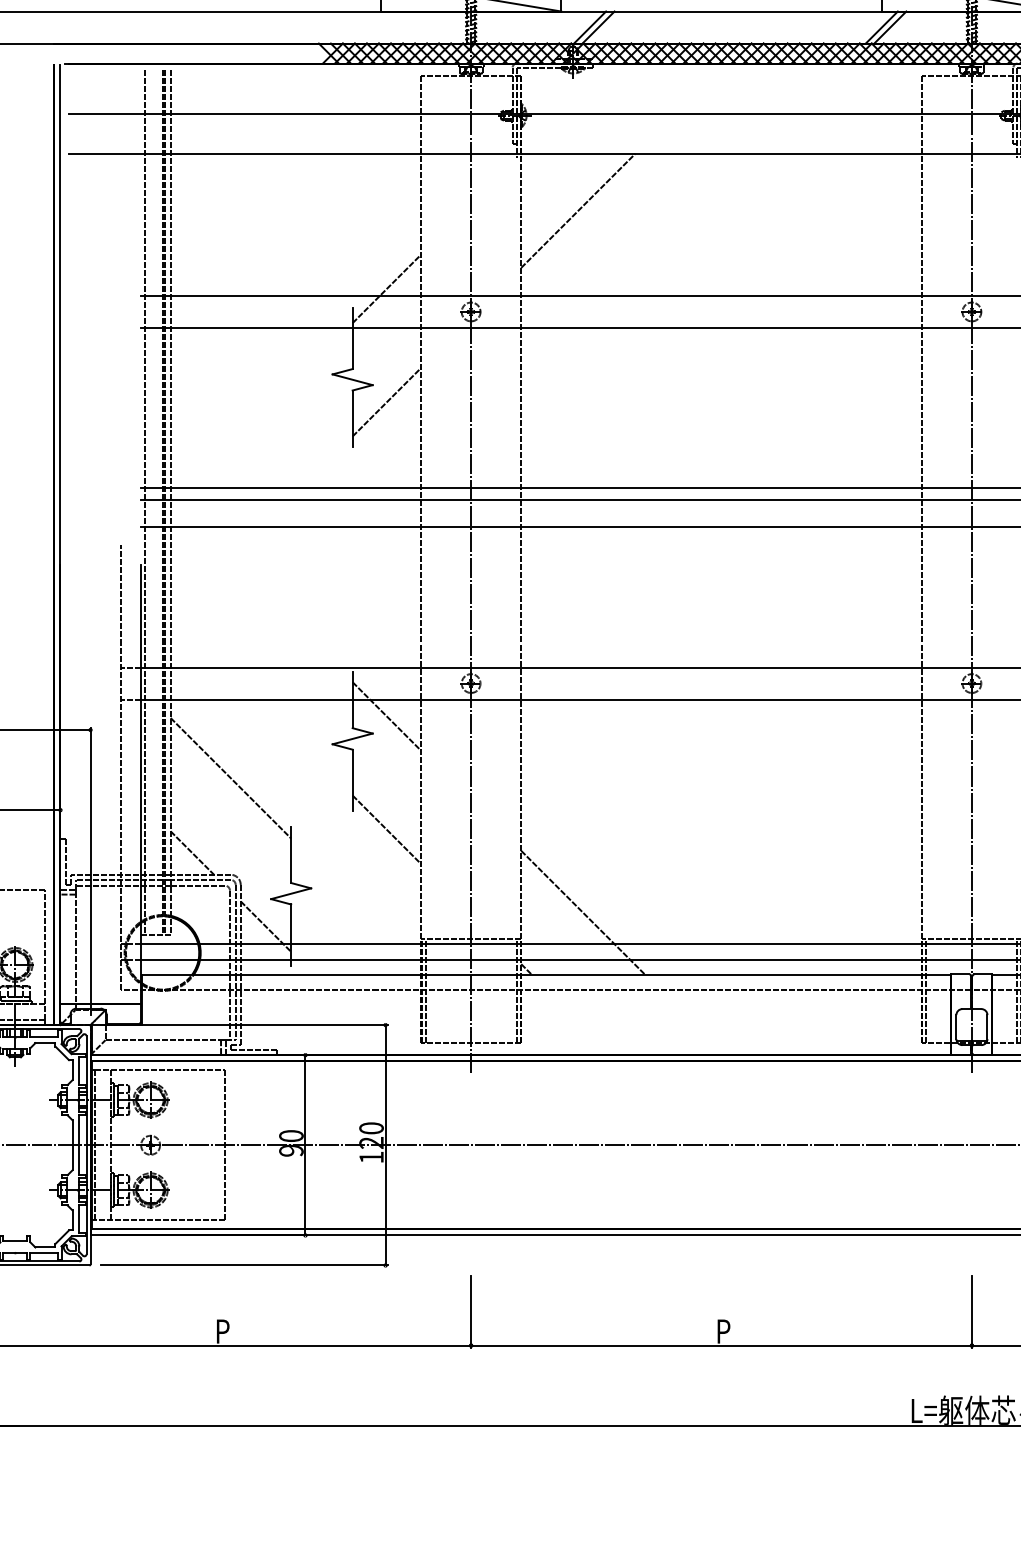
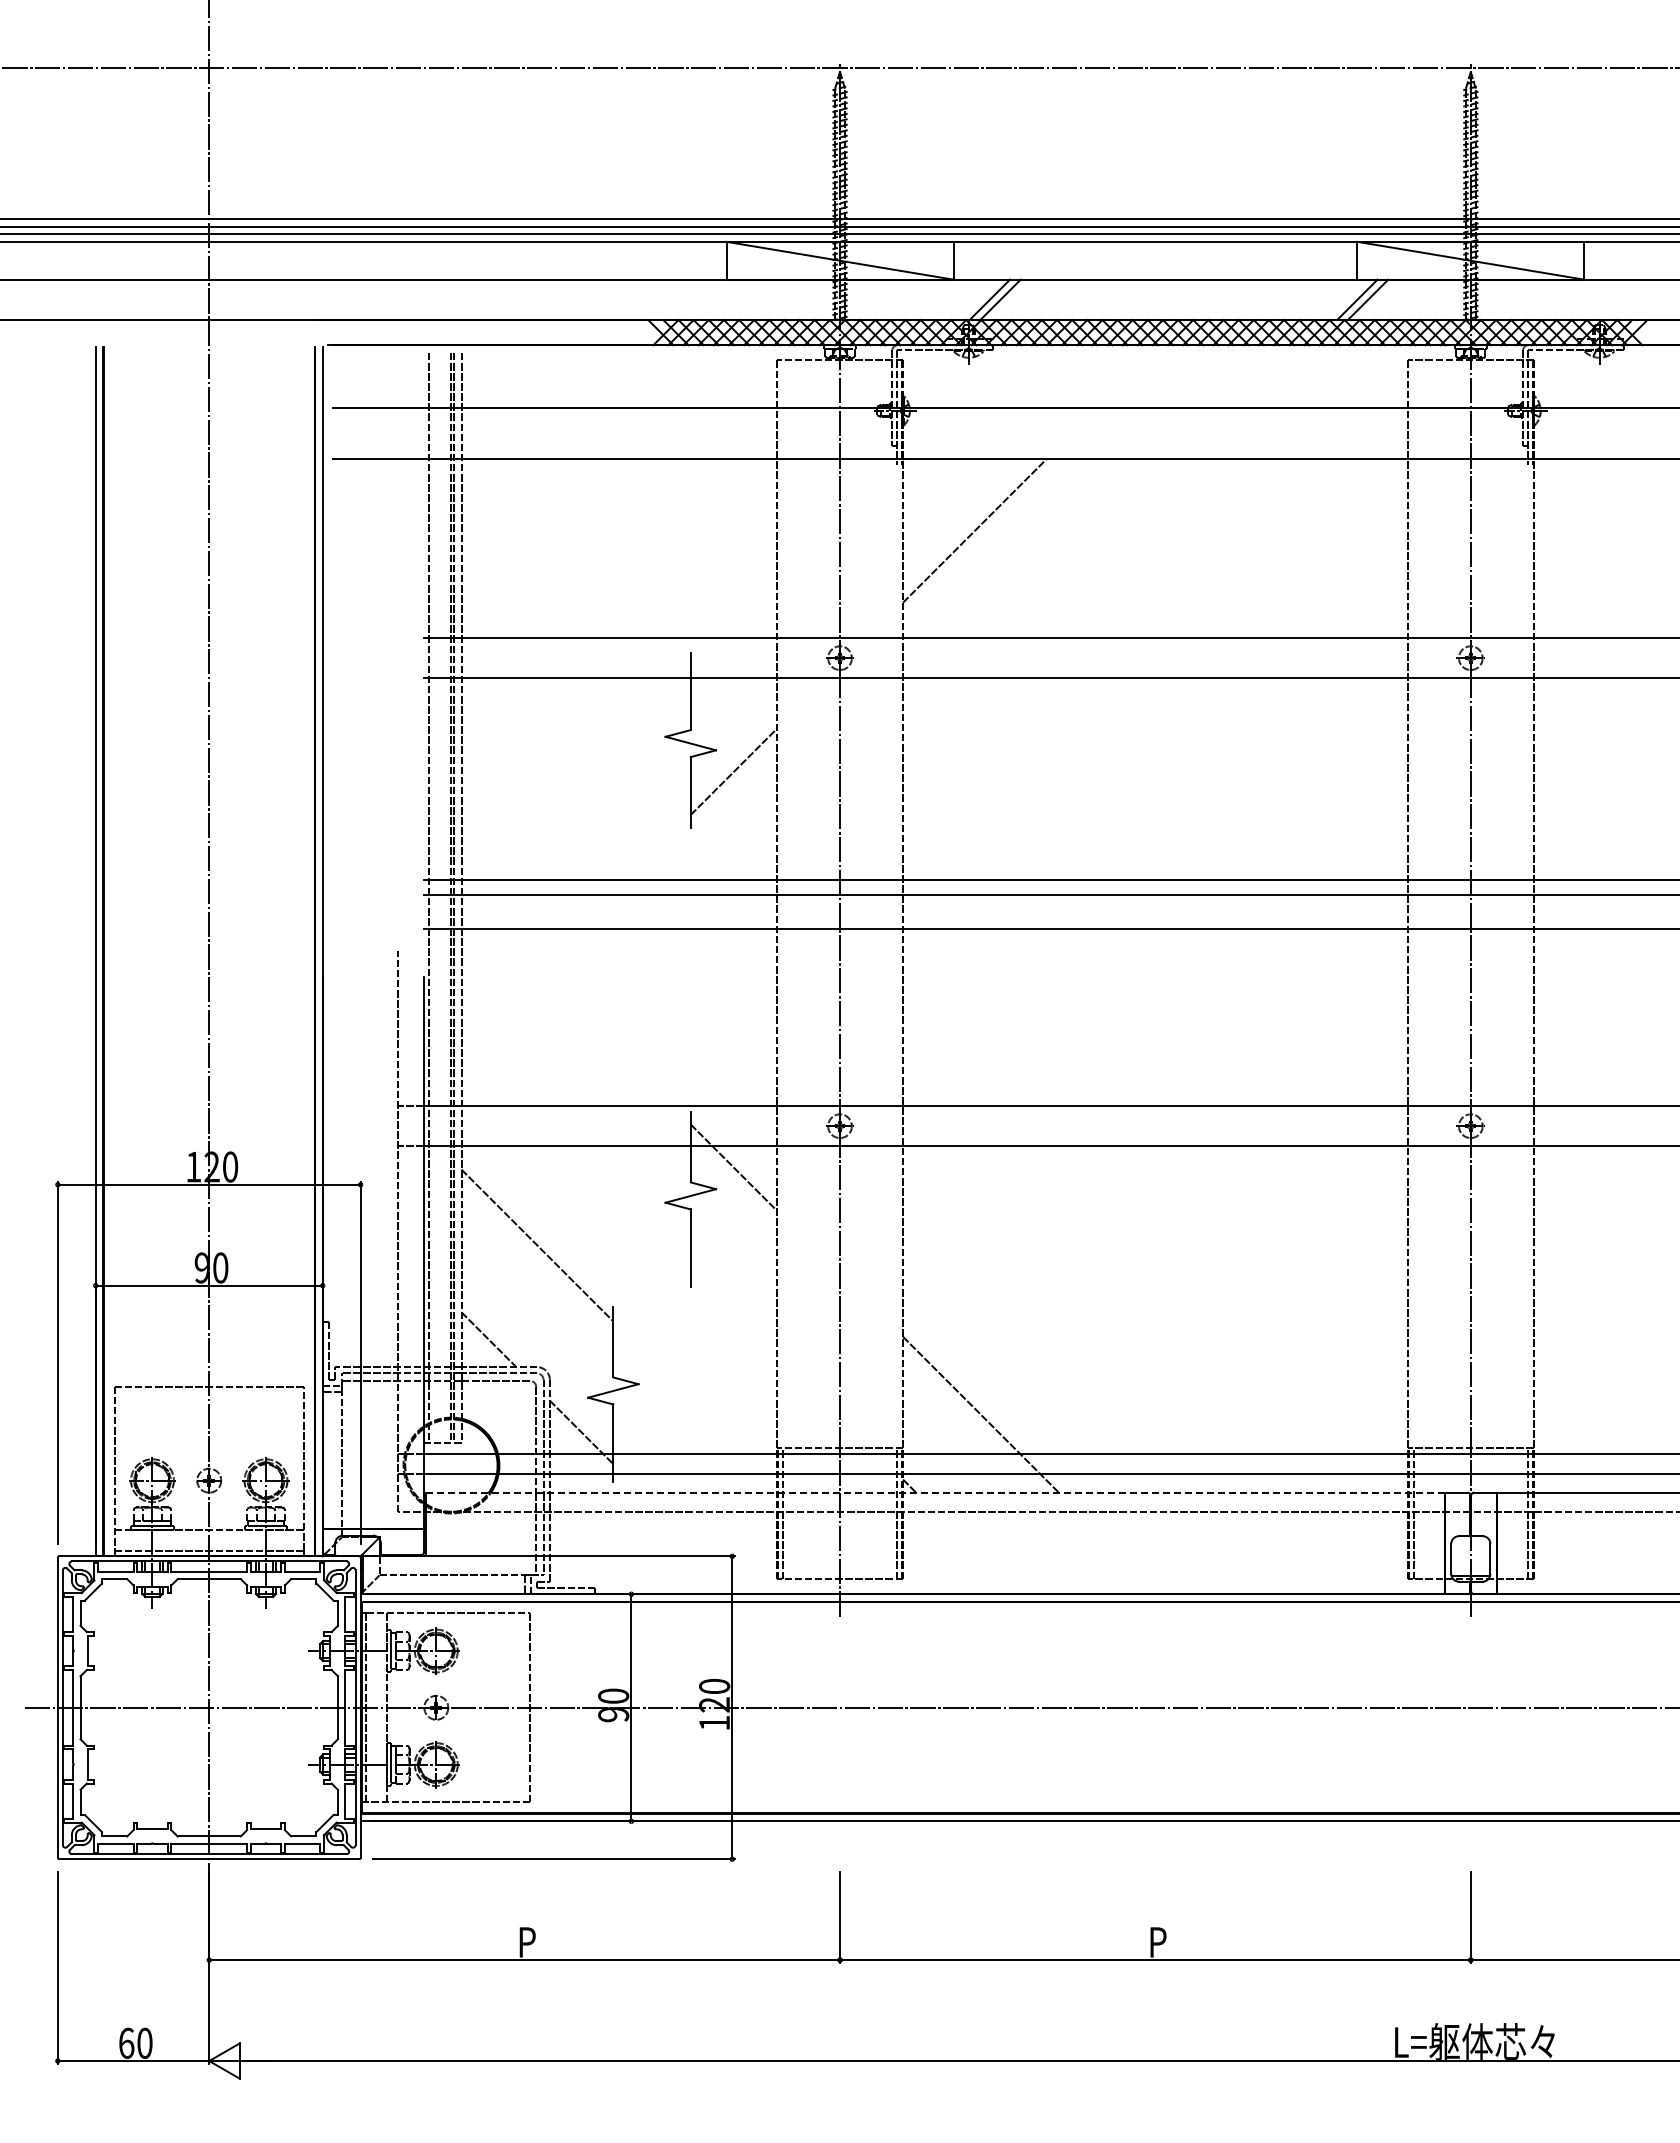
line: (386, 289) -> (733, 629), removed
line: (386, 829) -> (733, 1310), removed
line: (546, 975) -> (935, 1493), solid -> dashed

